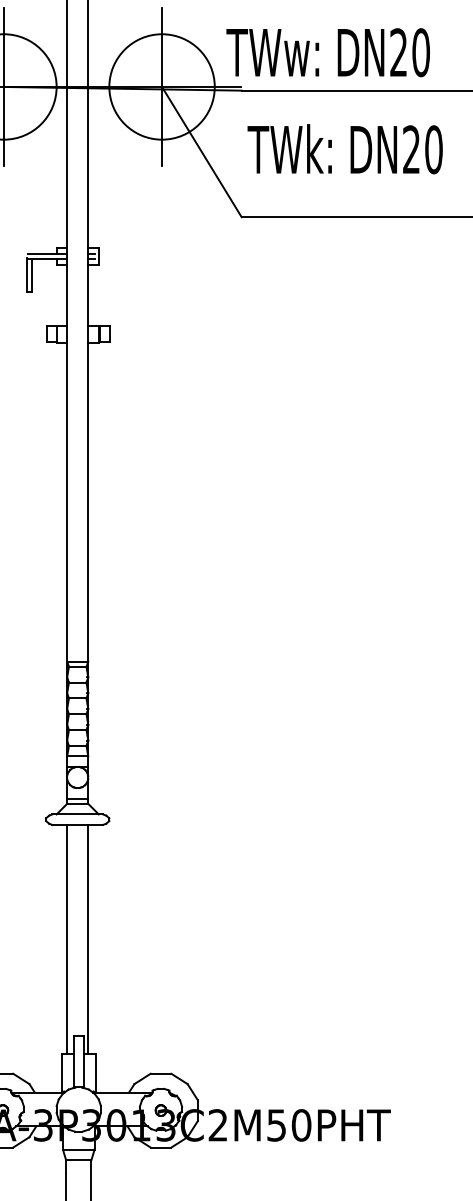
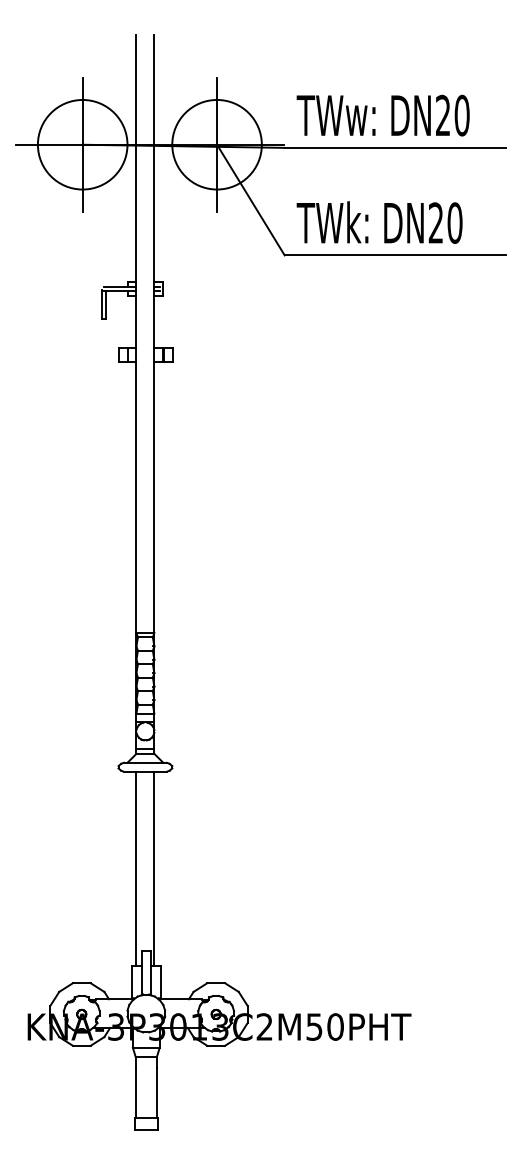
text: (327, 52) -> (382, 115), moved
text: (345, 149) -> (379, 222), moved

